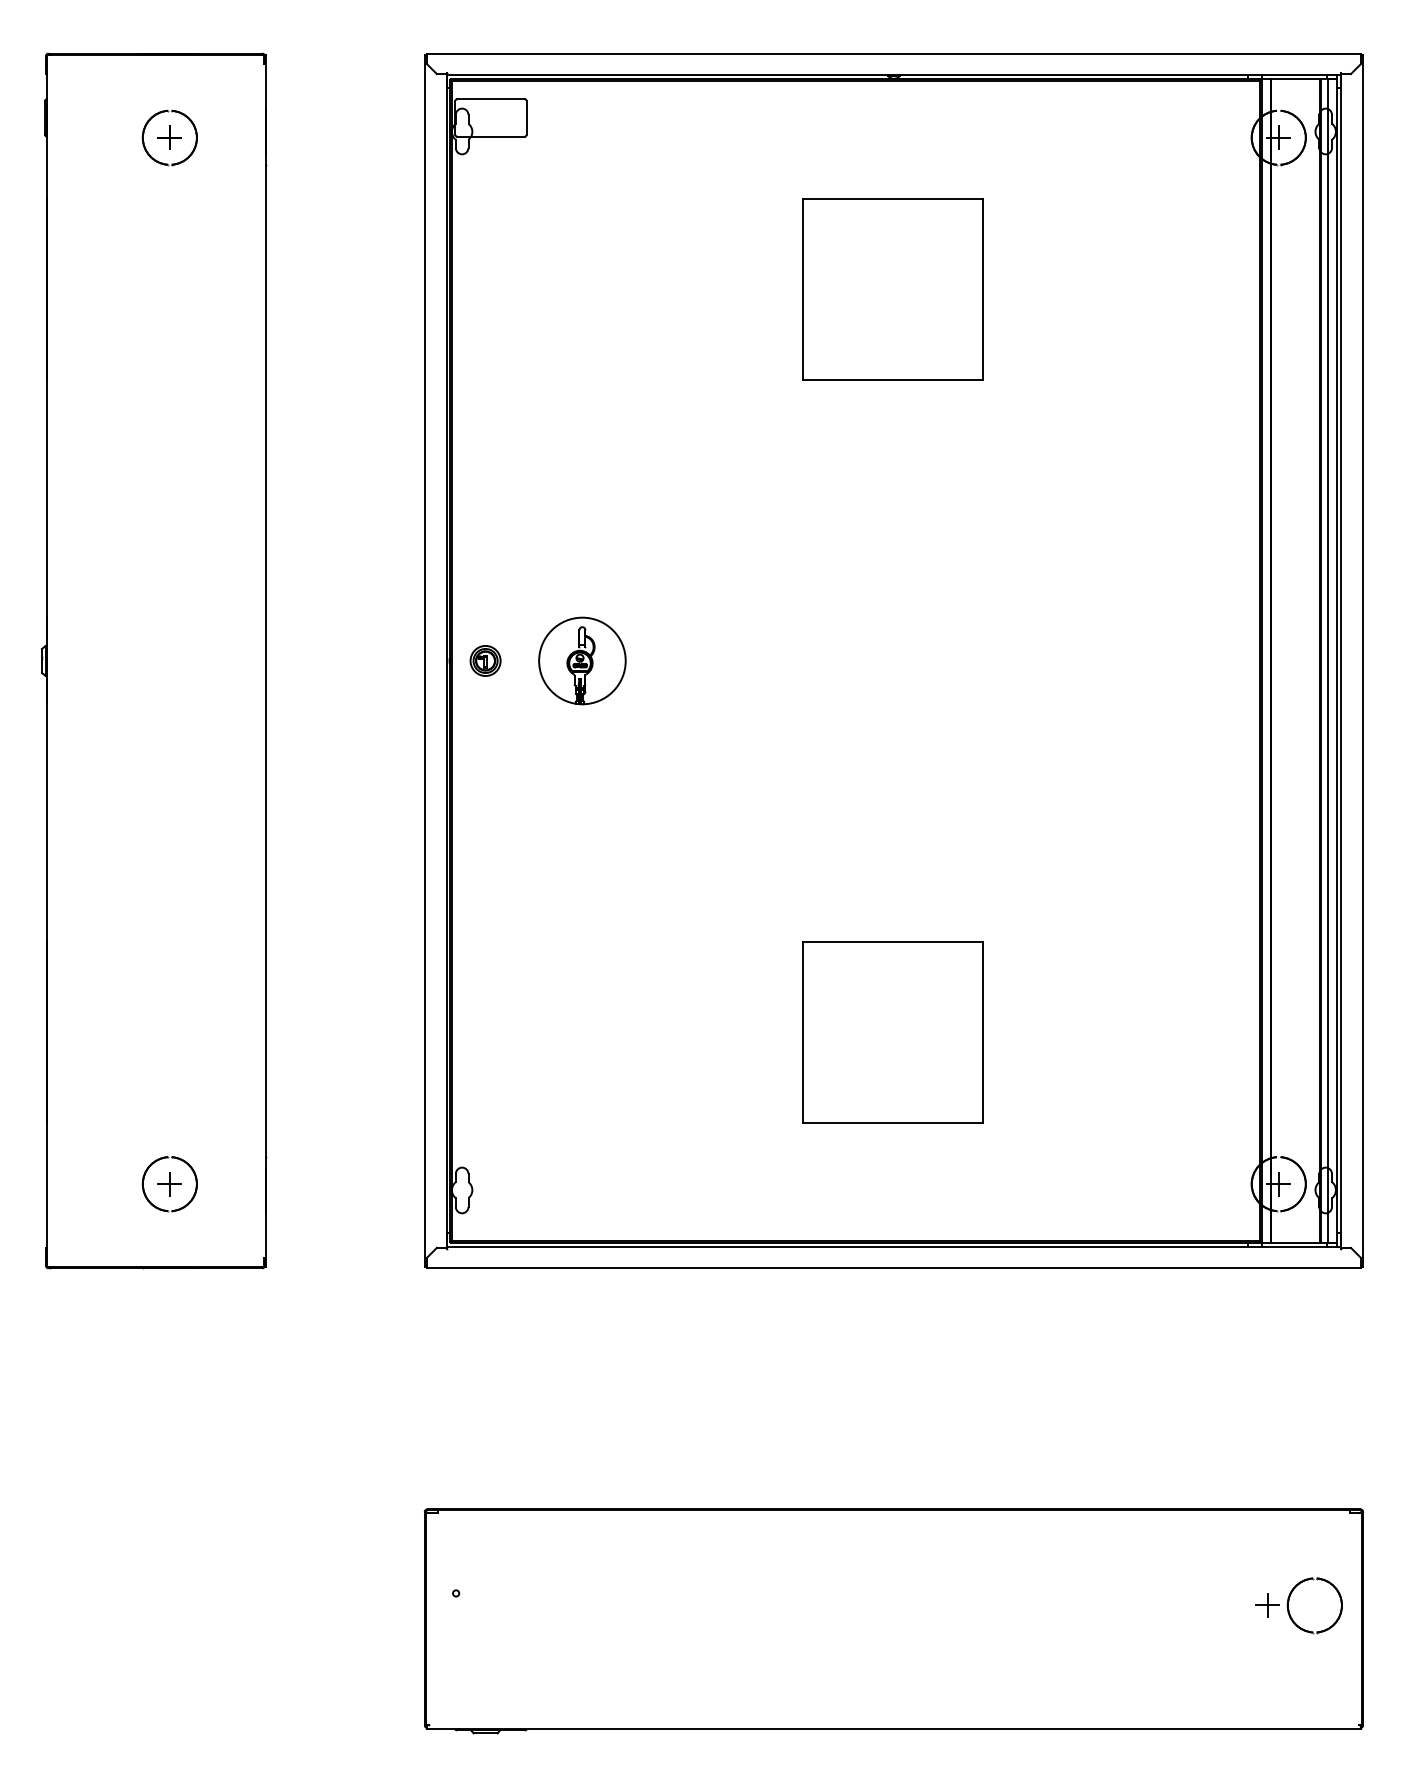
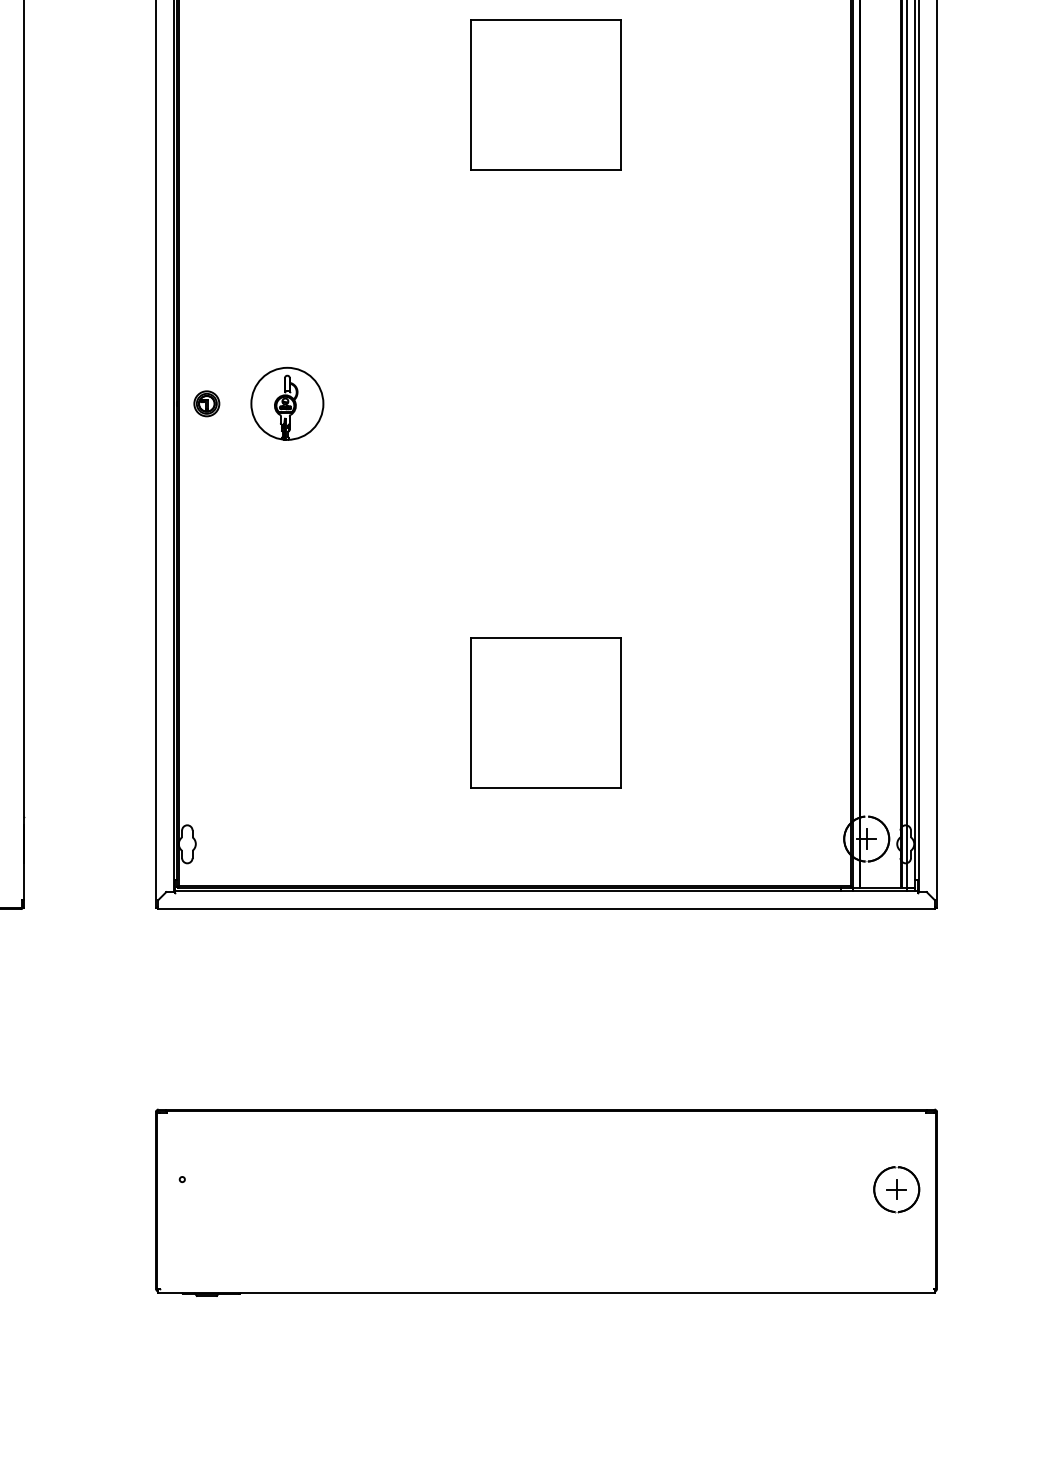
part: (1267, 1605) -> (896, 1189), moved

